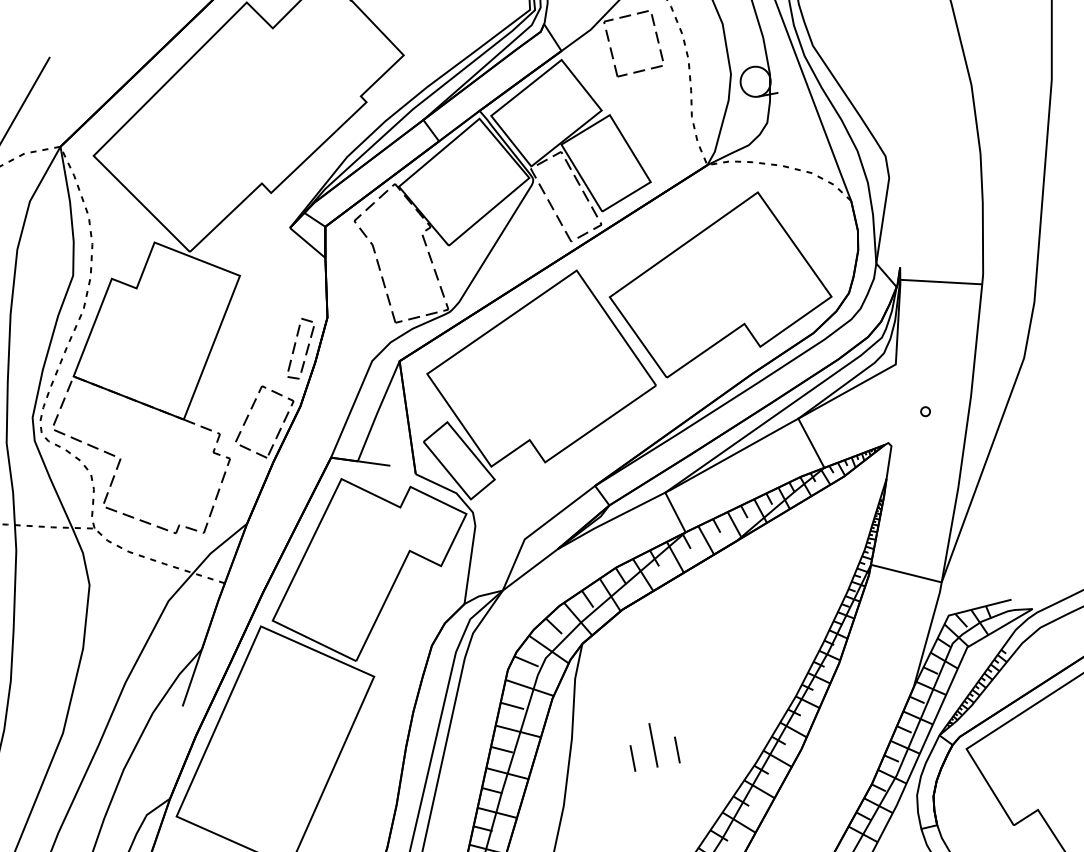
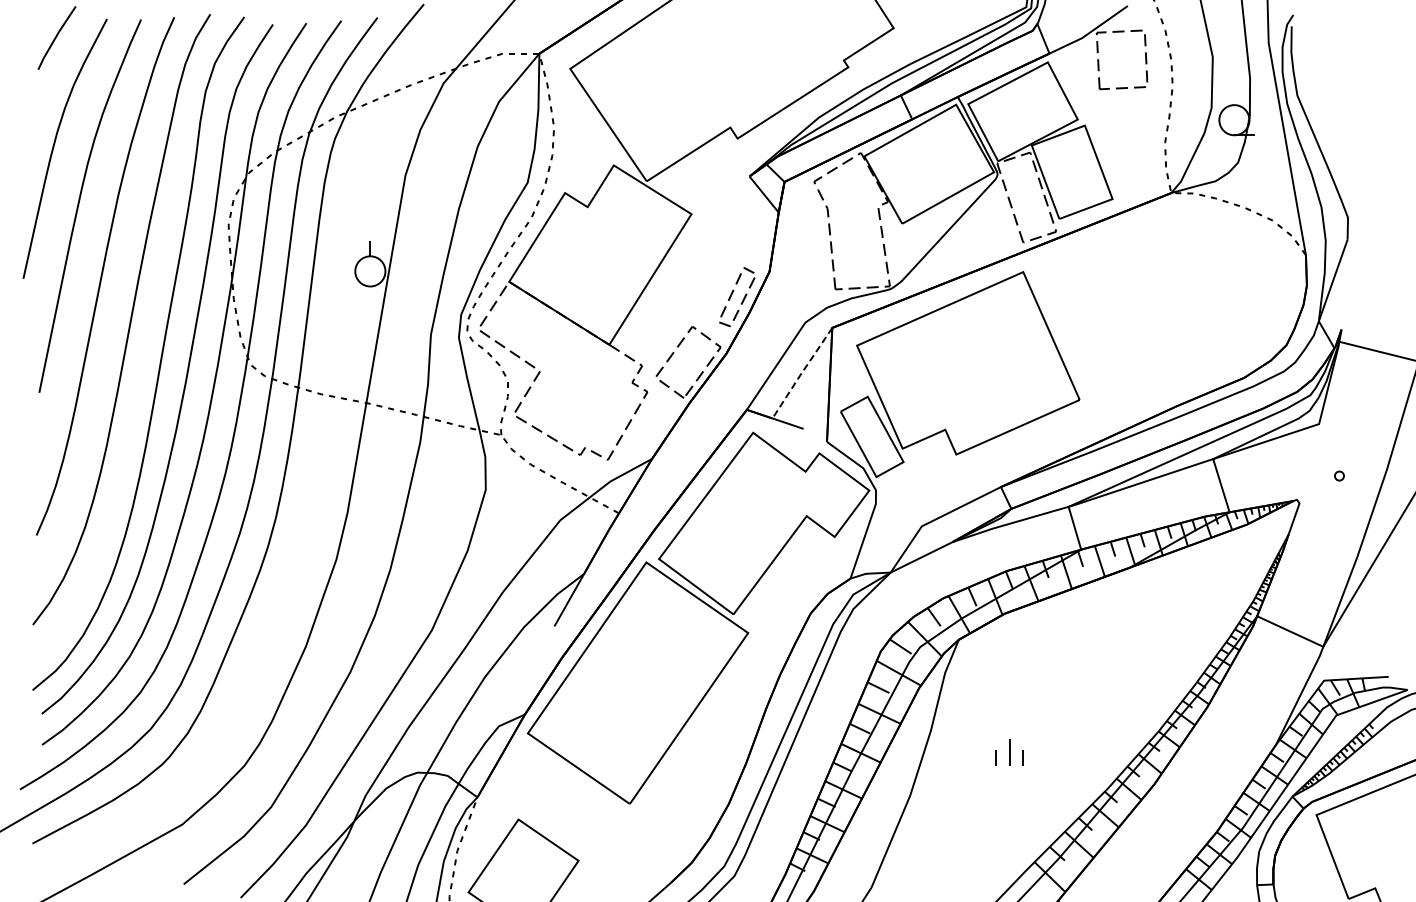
part: (717, 283) -> (1159, 311), removed
line: (377, 411) -> (801, 373), solid -> dashed
part: (653, 745) -> (1009, 752), size x0.6

